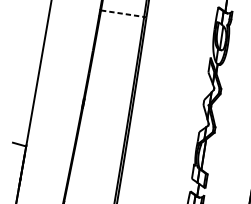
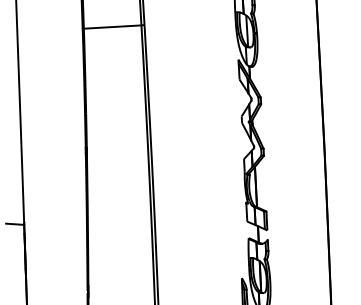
line: (122, 14) -> (112, 27), dashed -> solid

